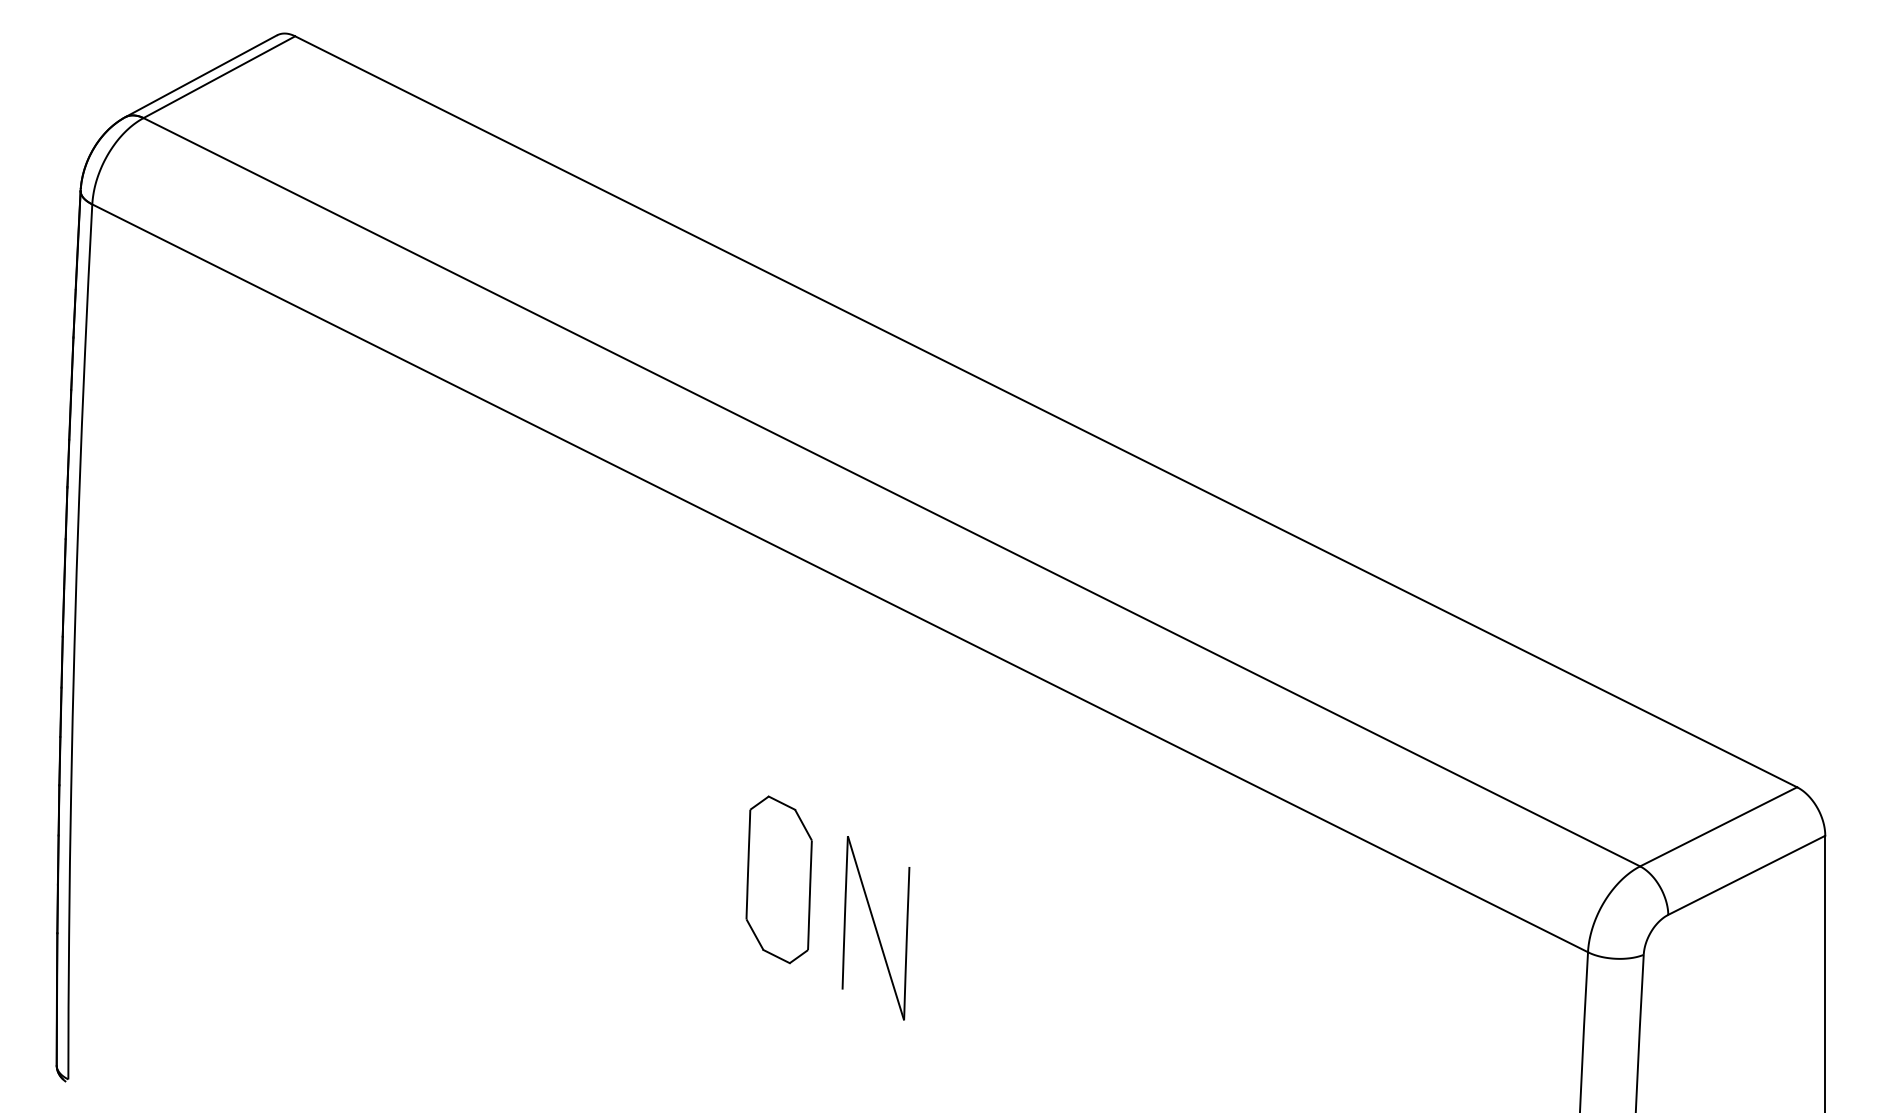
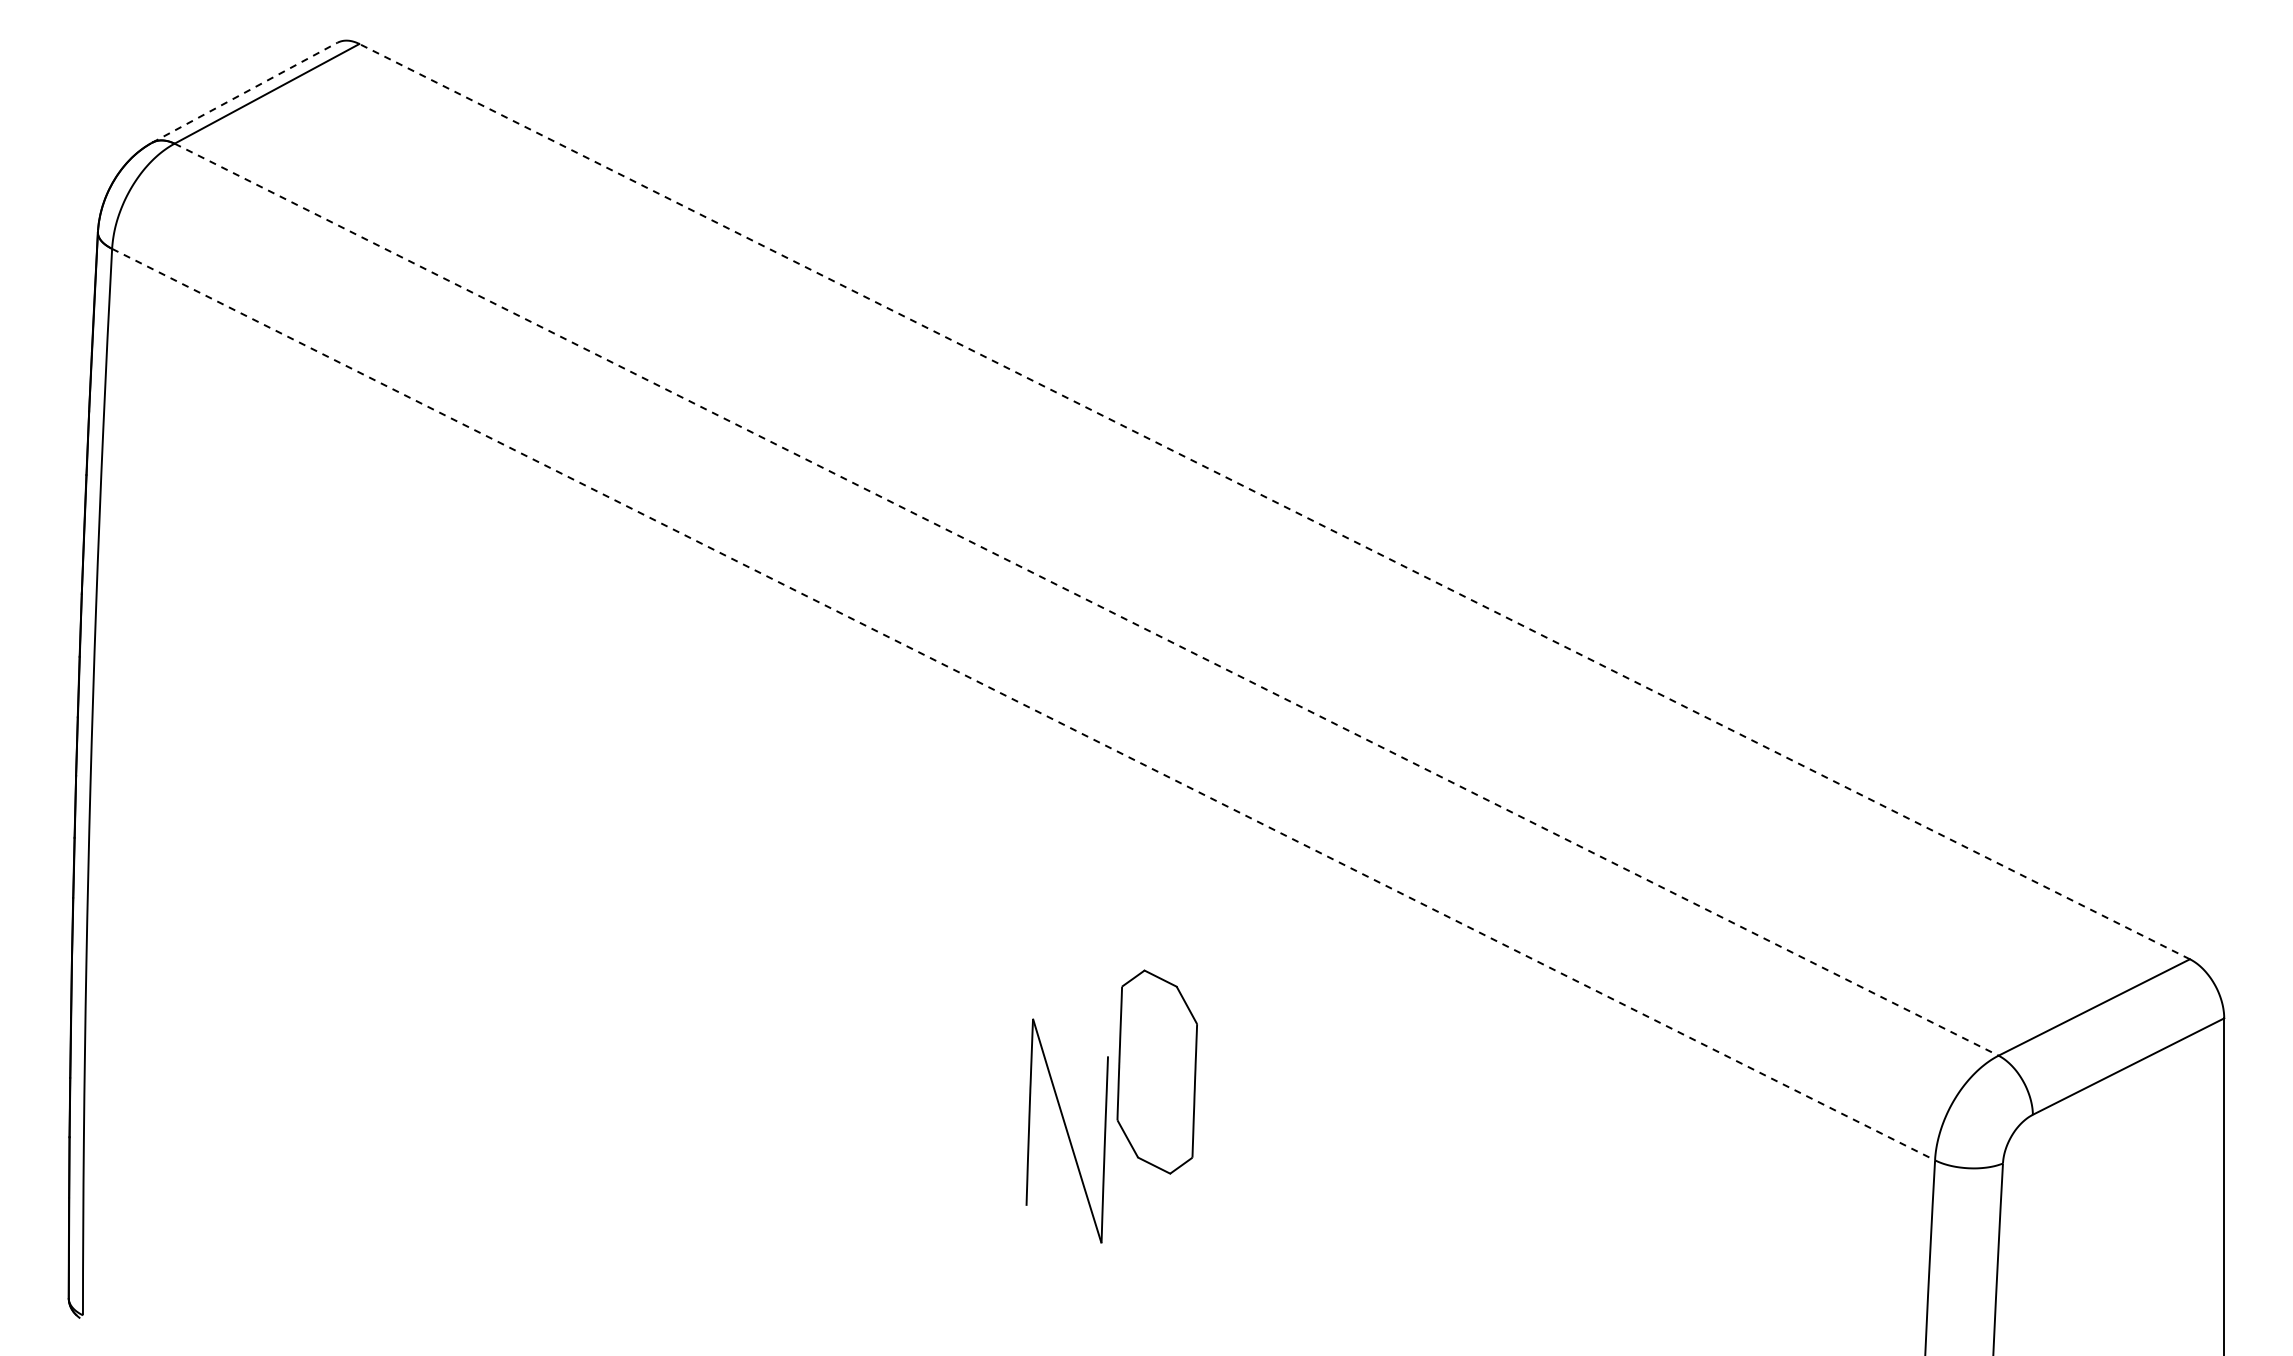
line: (201, 76) -> (245, 92), solid -> dashed
line: (1046, 411) -> (1274, 501), solid -> dashed
line: (891, 492) -> (1086, 599), solid -> dashed
line: (840, 578) -> (1024, 704), solid -> dashed
part: (778, 879) -> (1156, 1071), moved

